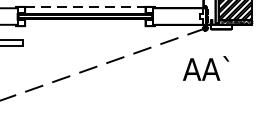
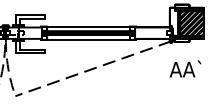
line: (86, 6) -> (89, 26), dashed -> solid
line: (85, 25) -> (88, 39), added
text: (205, 67) -> (185, 68), moved

